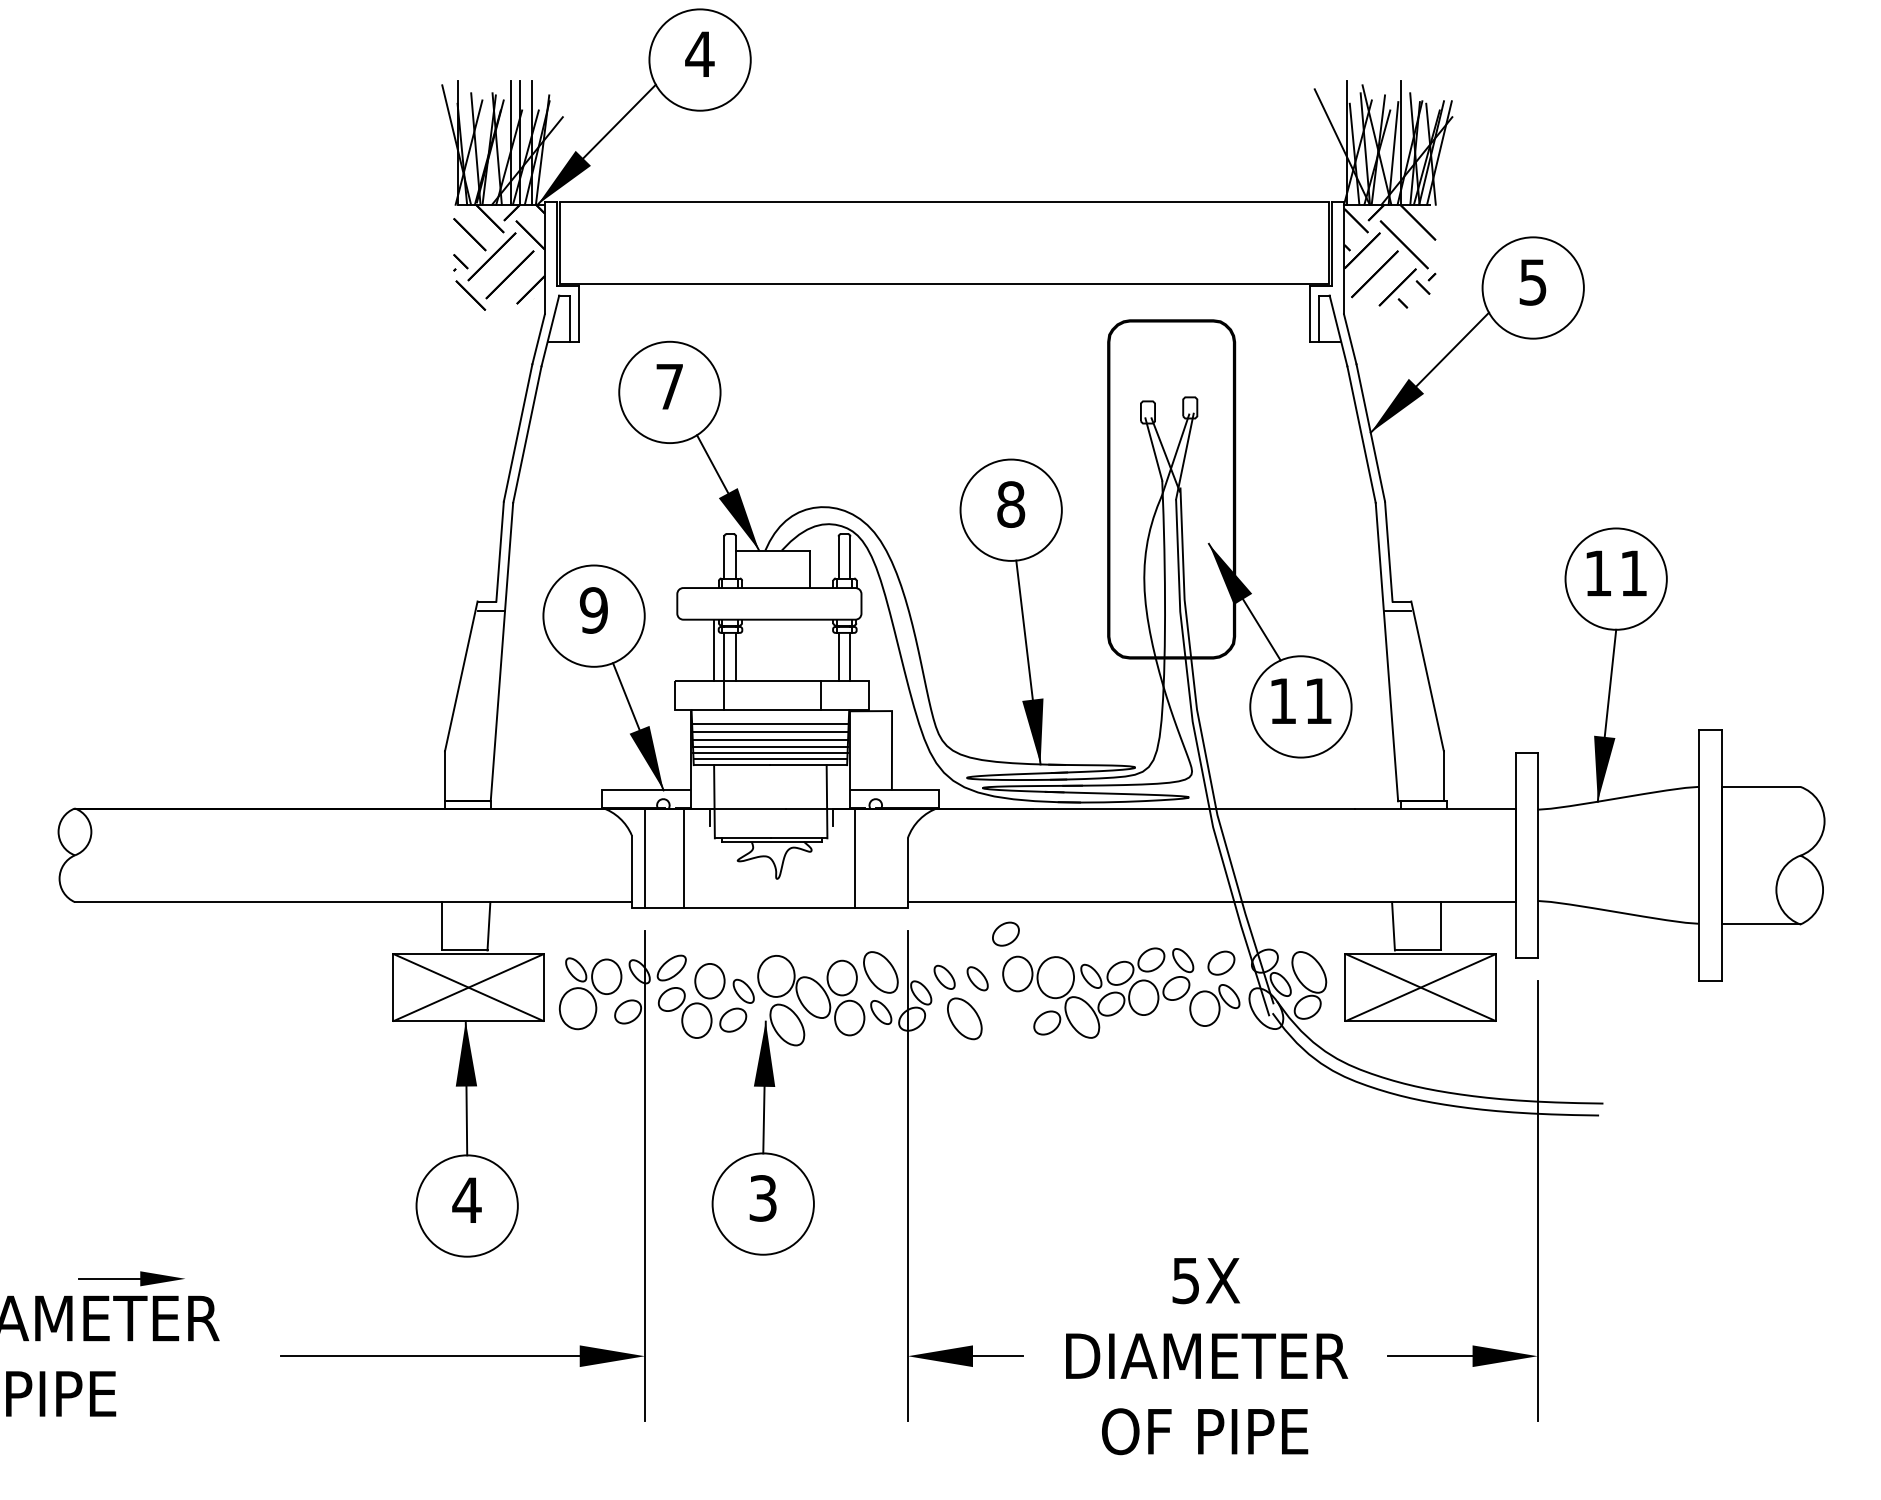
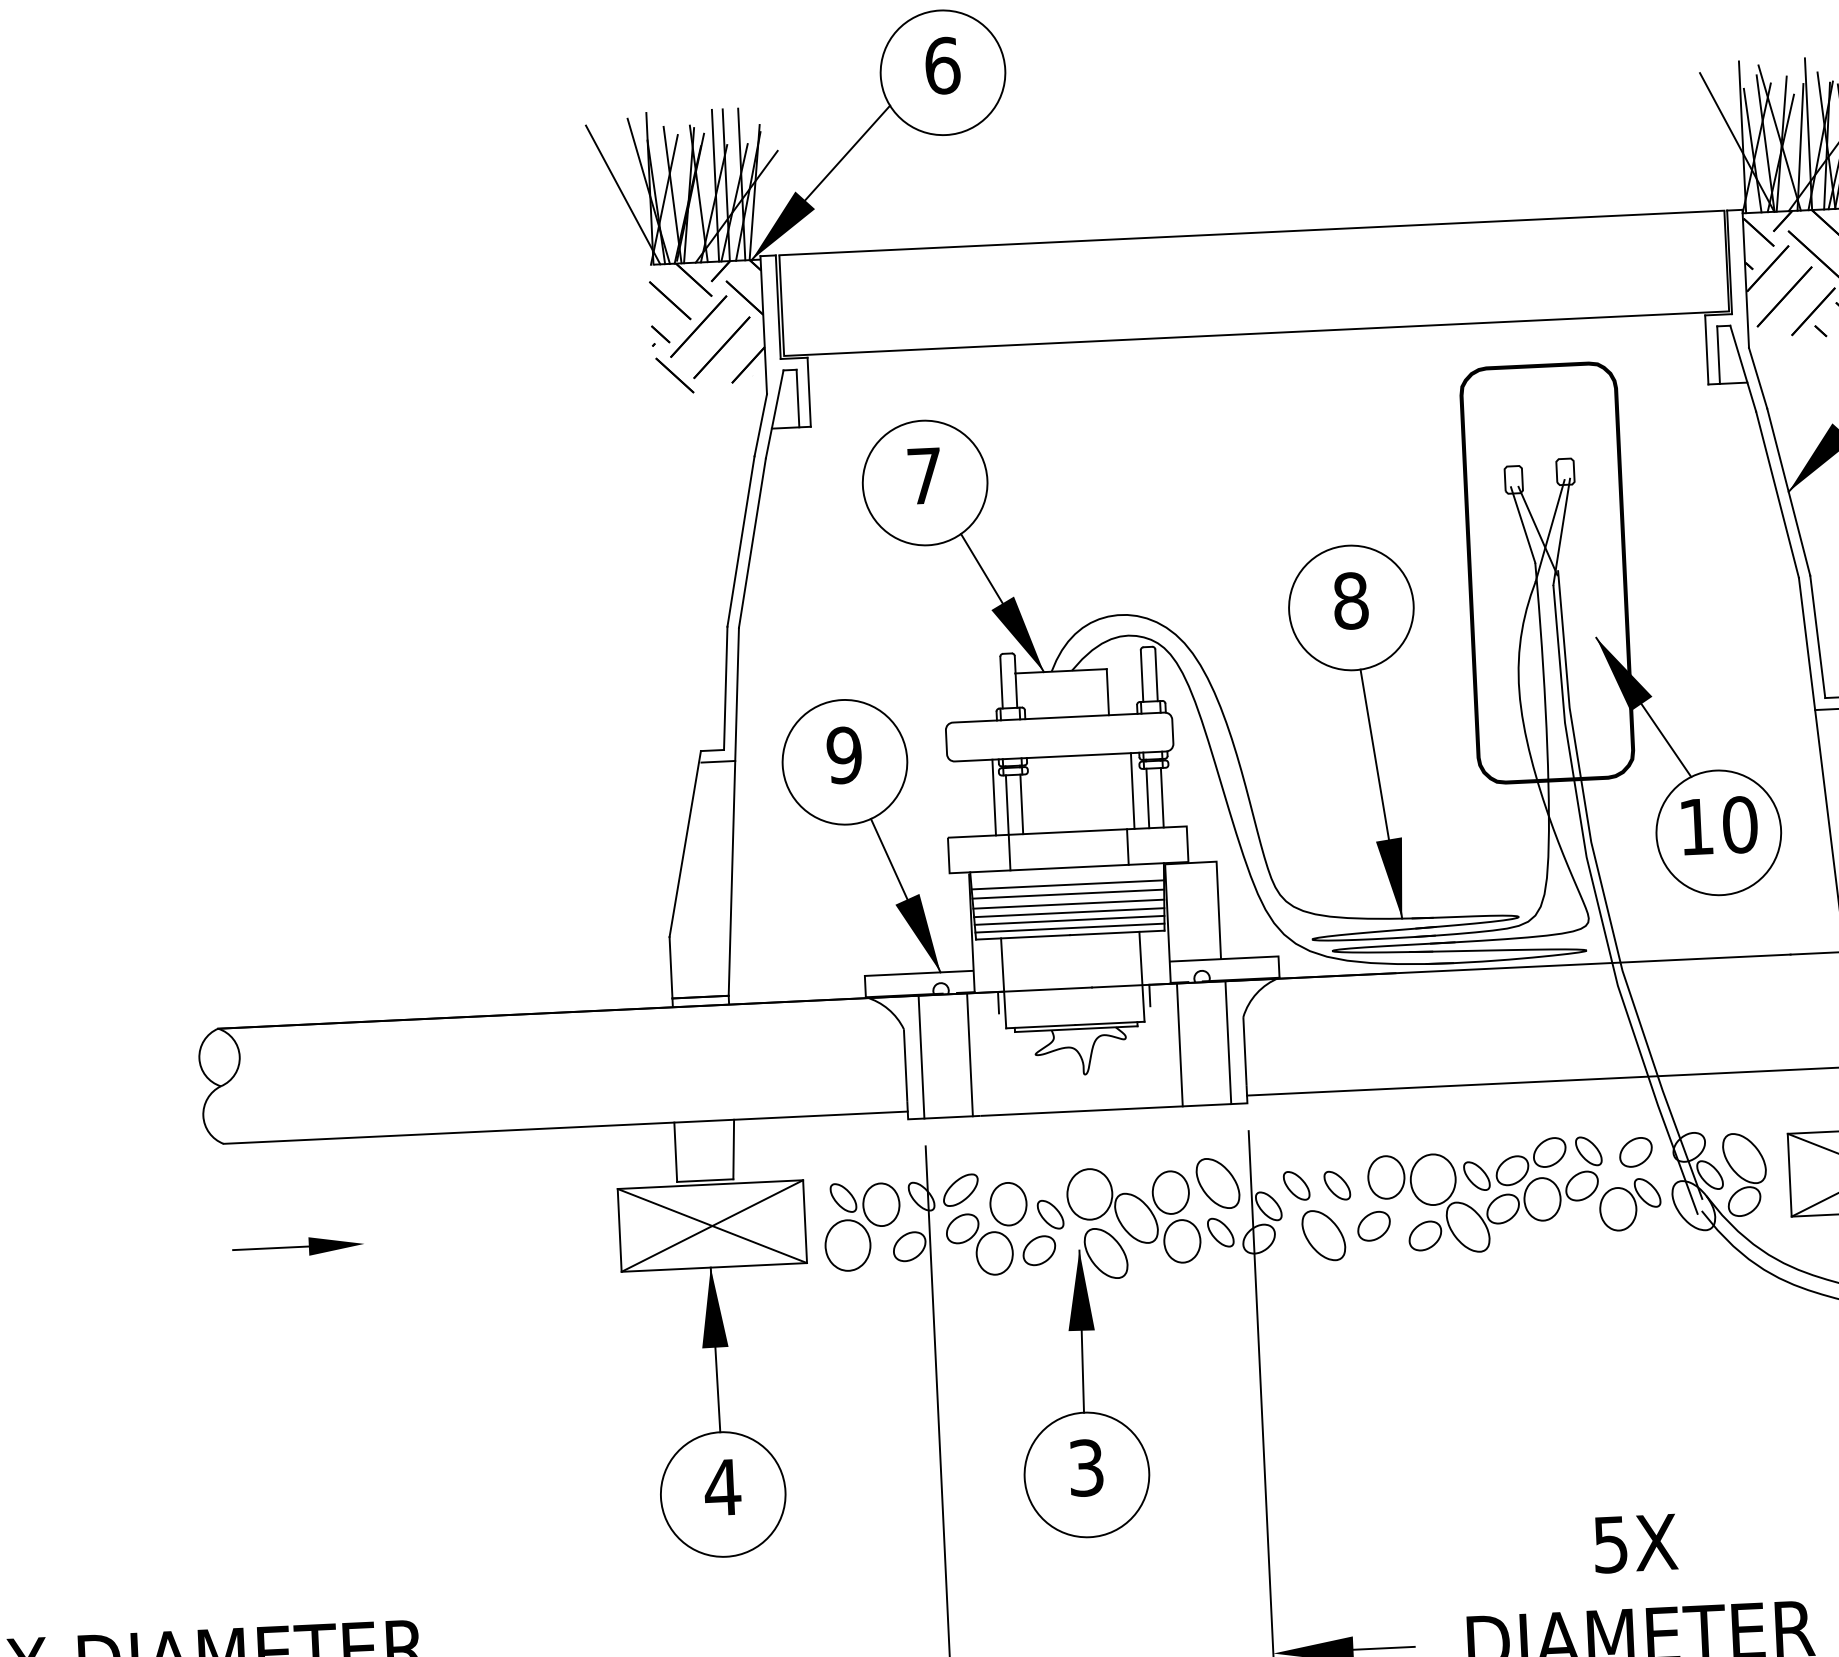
text: (699, 54) -> (941, 66), 4 -> 6
line: (435, 146) -> (622, 194), added
line: (826, 650) -> (1132, 791), added
text: (1318, 700) -> (1740, 823), 11 -> 10
line: (894, 858) -> (1228, 1042), added
part: (1005, 933) -> (1373, 1225), moved
part: (131, 1278) -> (298, 1246), moved

